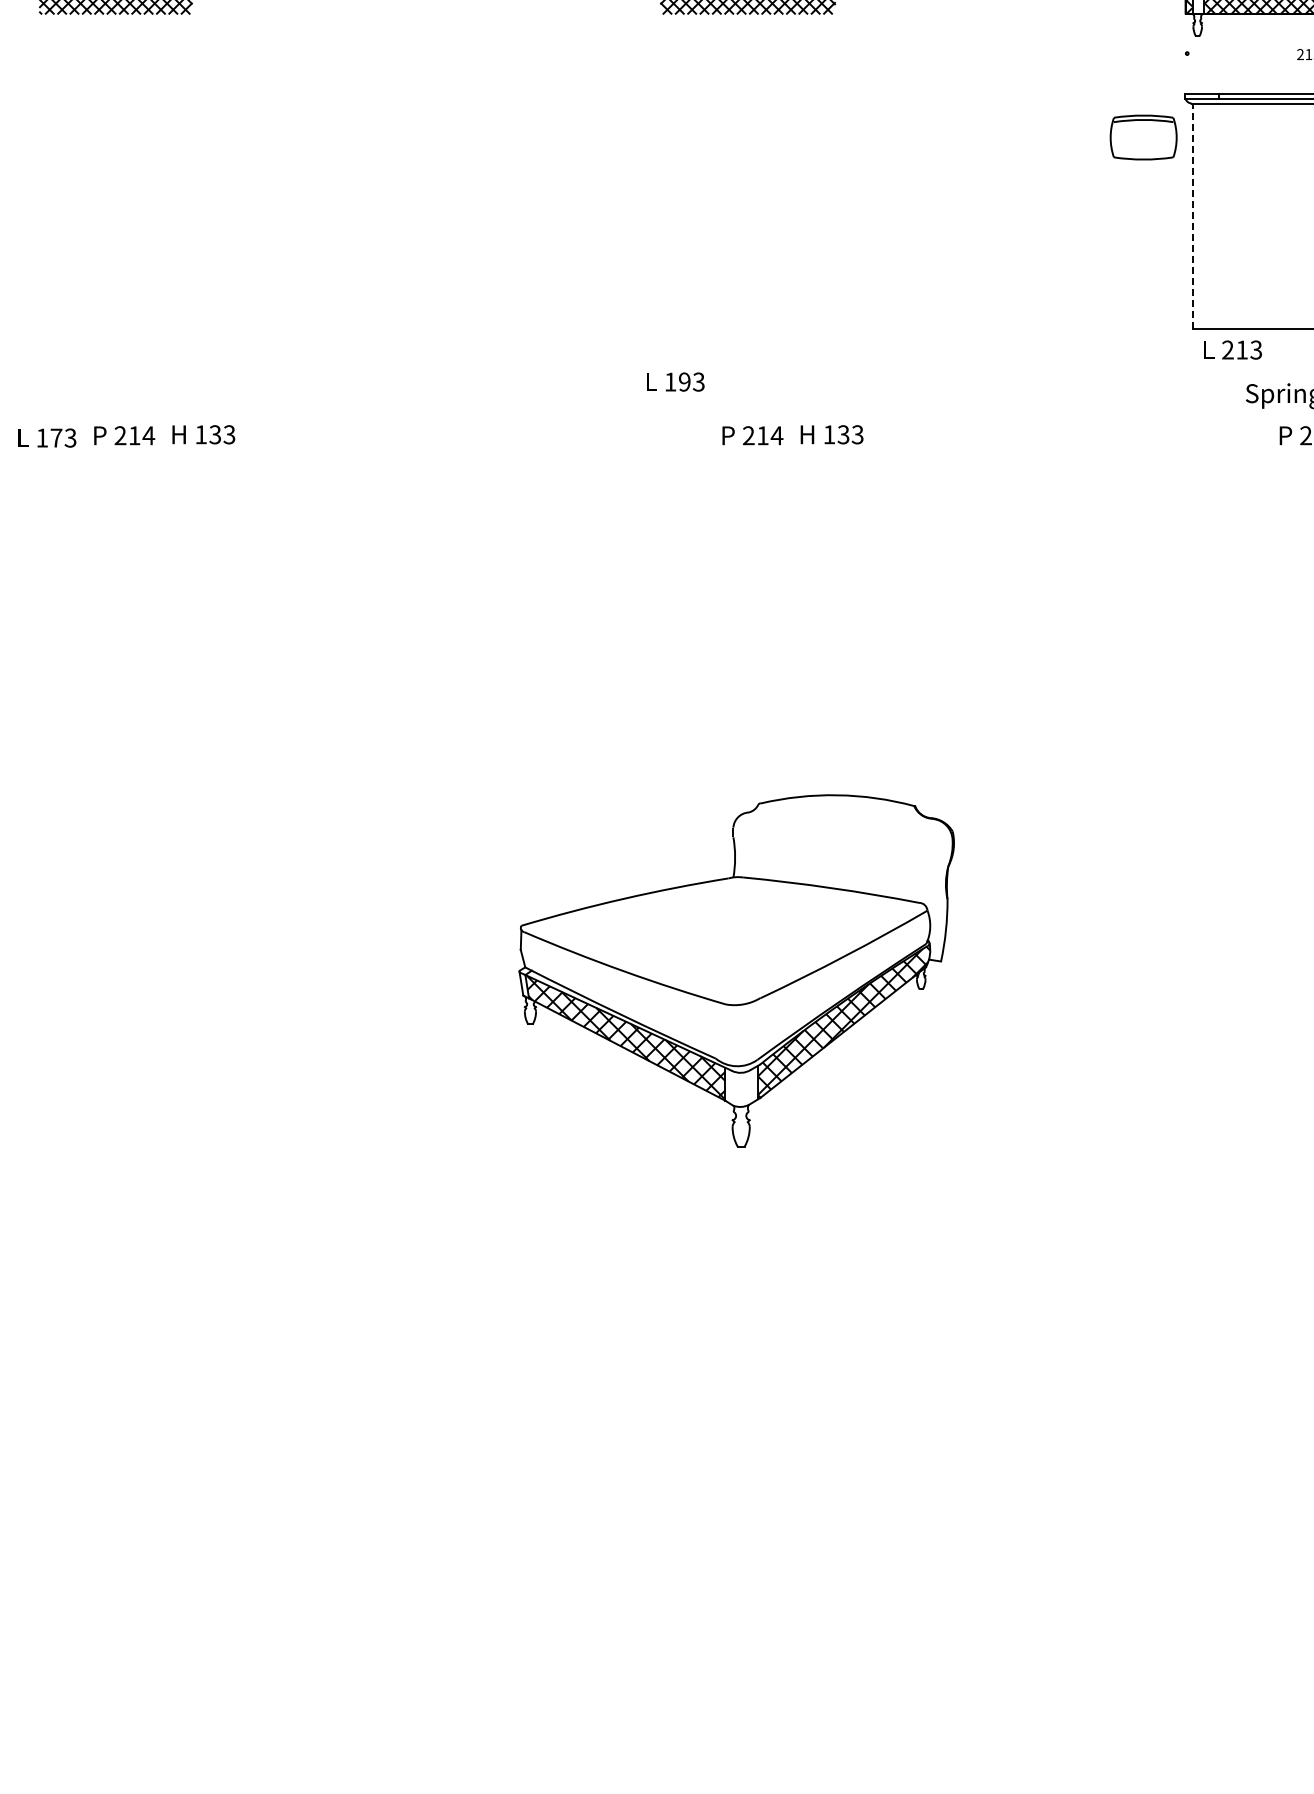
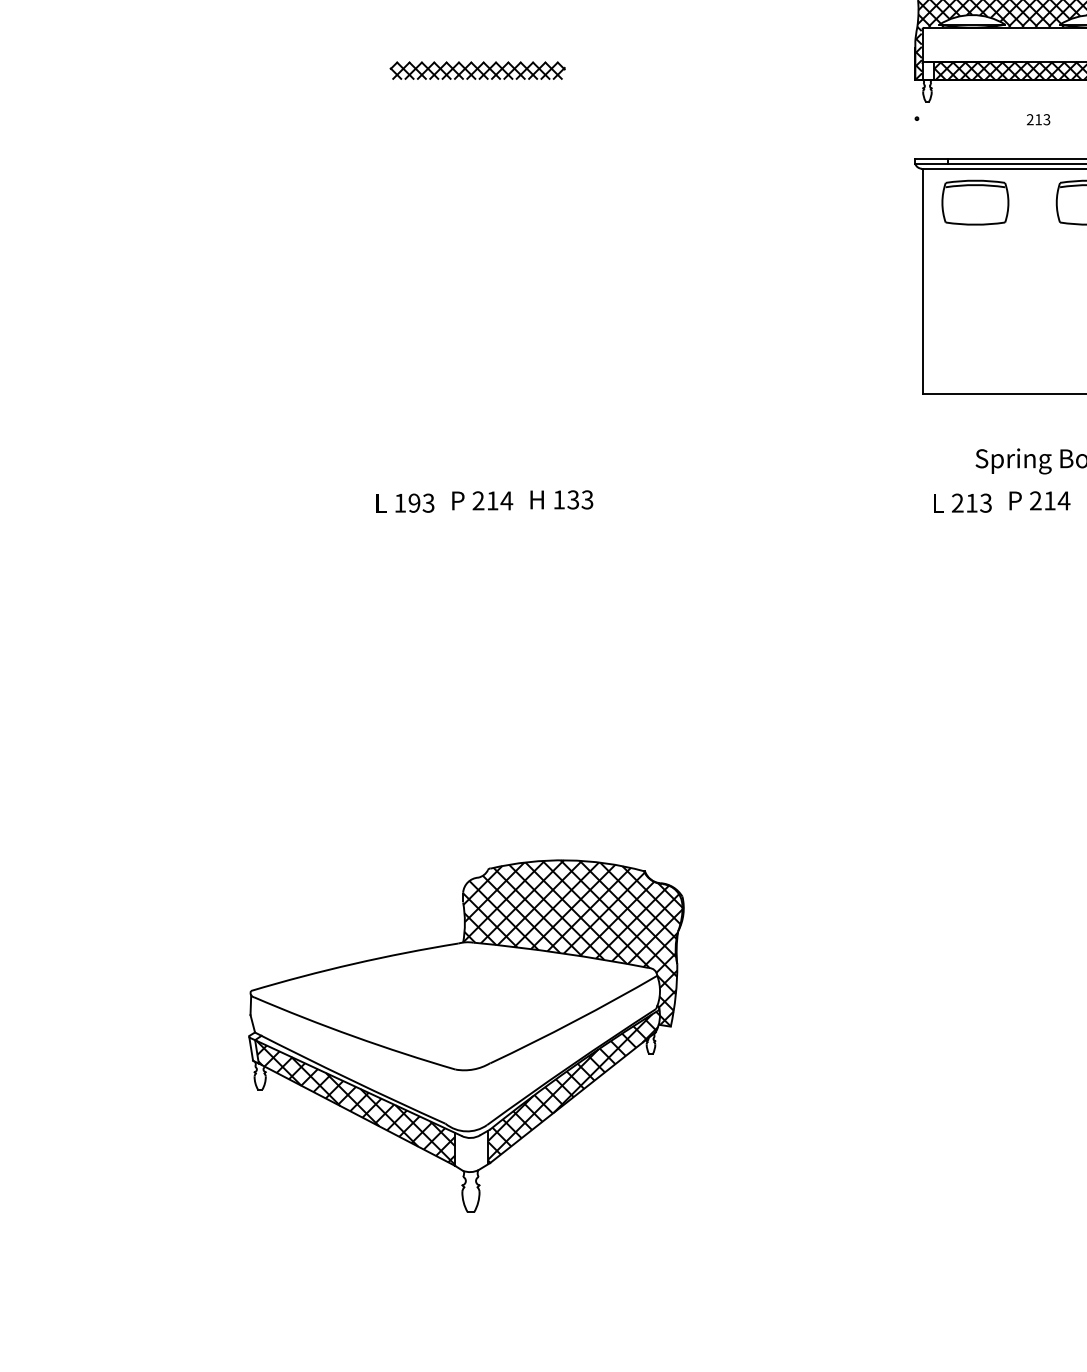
part: (1143, 137) -> (975, 202), moved
line: (1192, 216) -> (922, 281), dashed -> solid
text: (1232, 349) -> (962, 502), moved
text: (675, 381) -> (405, 502), moved
hatch: (842, 878) -> (572, 943), added

